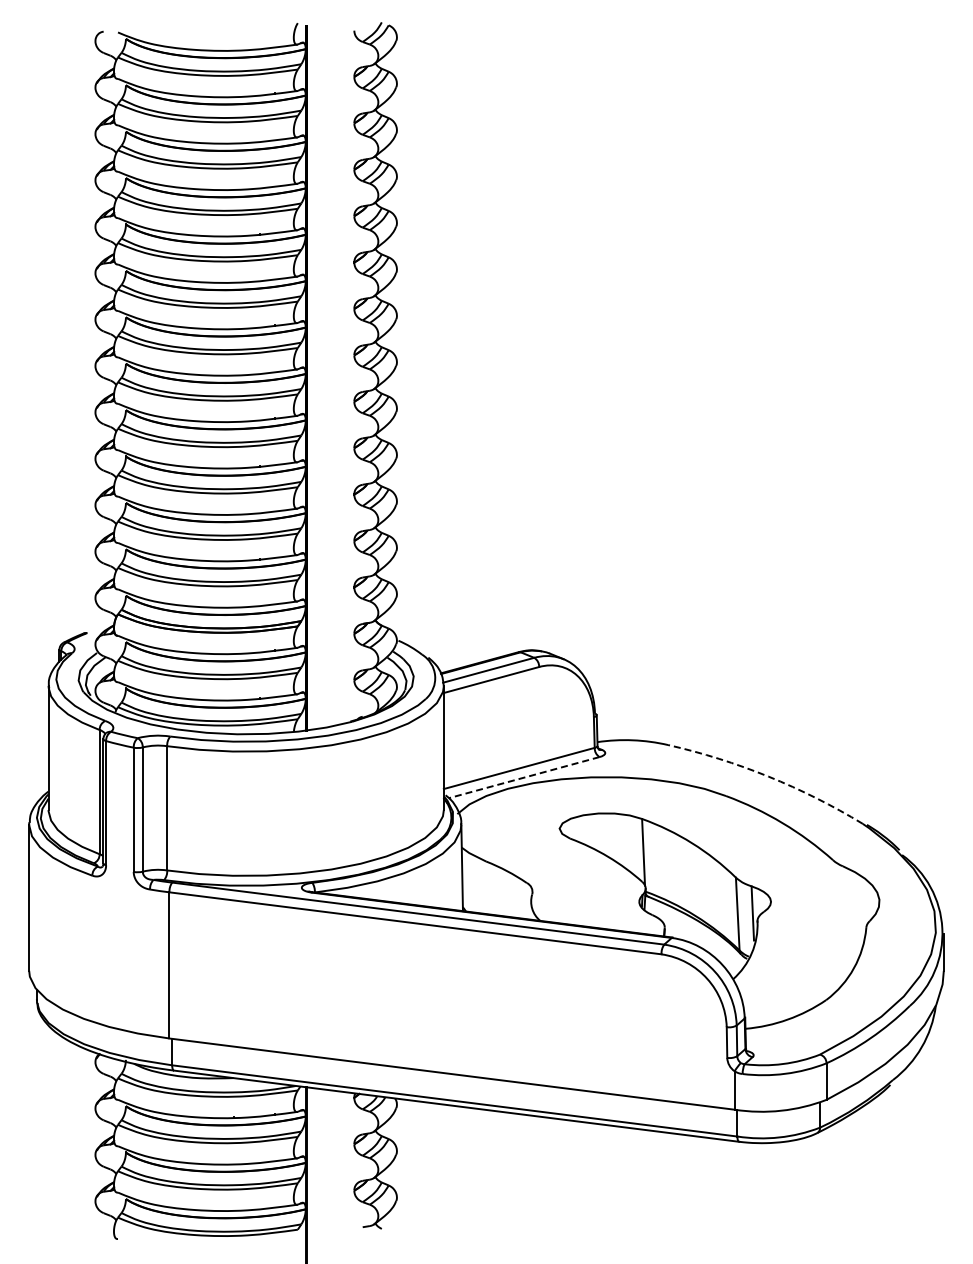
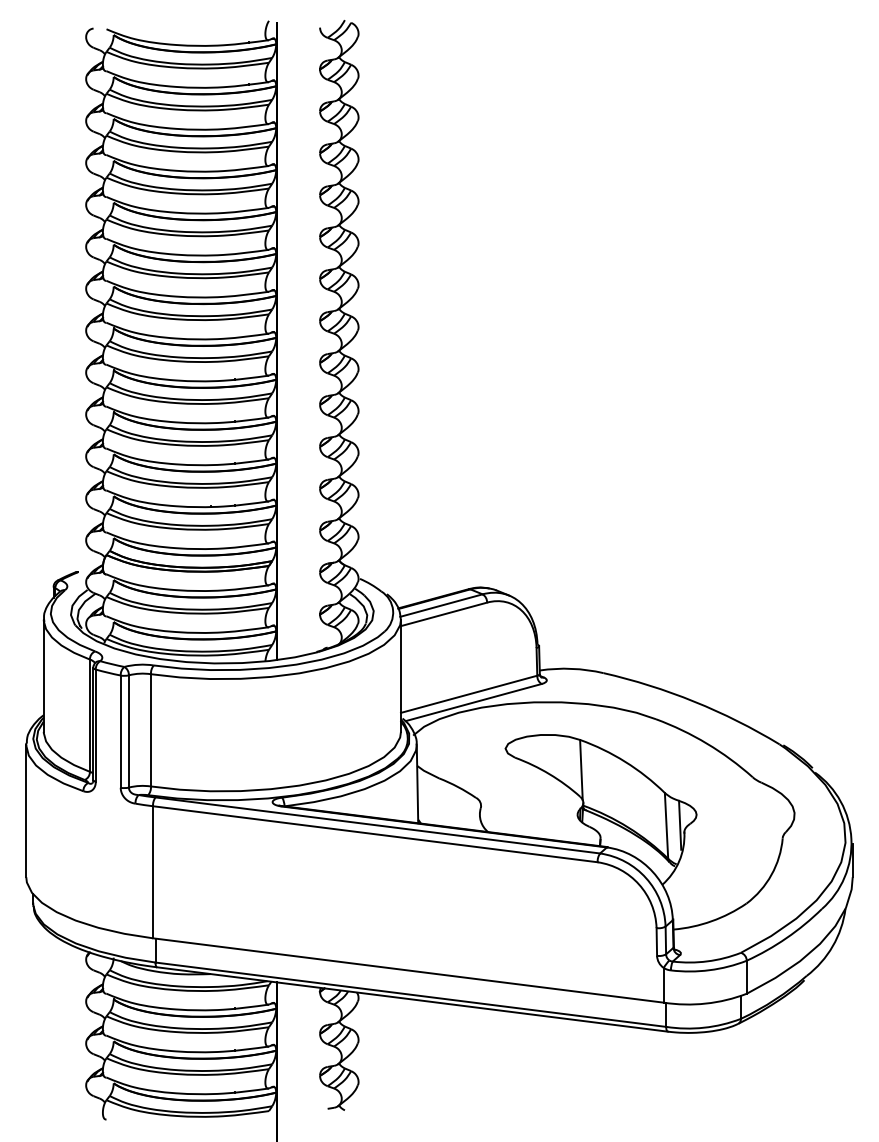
arc: (768, 776) -> (694, 701), dashed -> solid
line: (523, 777) -> (472, 702), dashed -> solid

